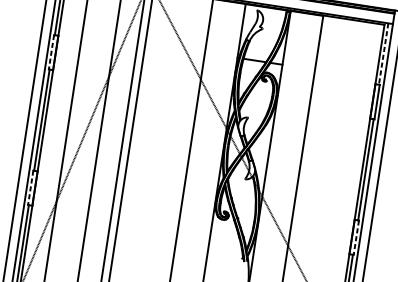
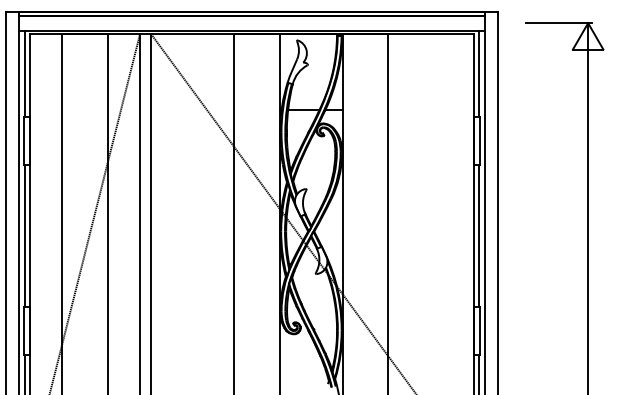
line: (51, 52) -> (24, 141), dashed -> solid
line: (383, 54) -> (478, 74), dashed -> solid
line: (31, 188) -> (24, 331), dashed -> solid
line: (355, 238) -> (479, 331), dashed -> solid

